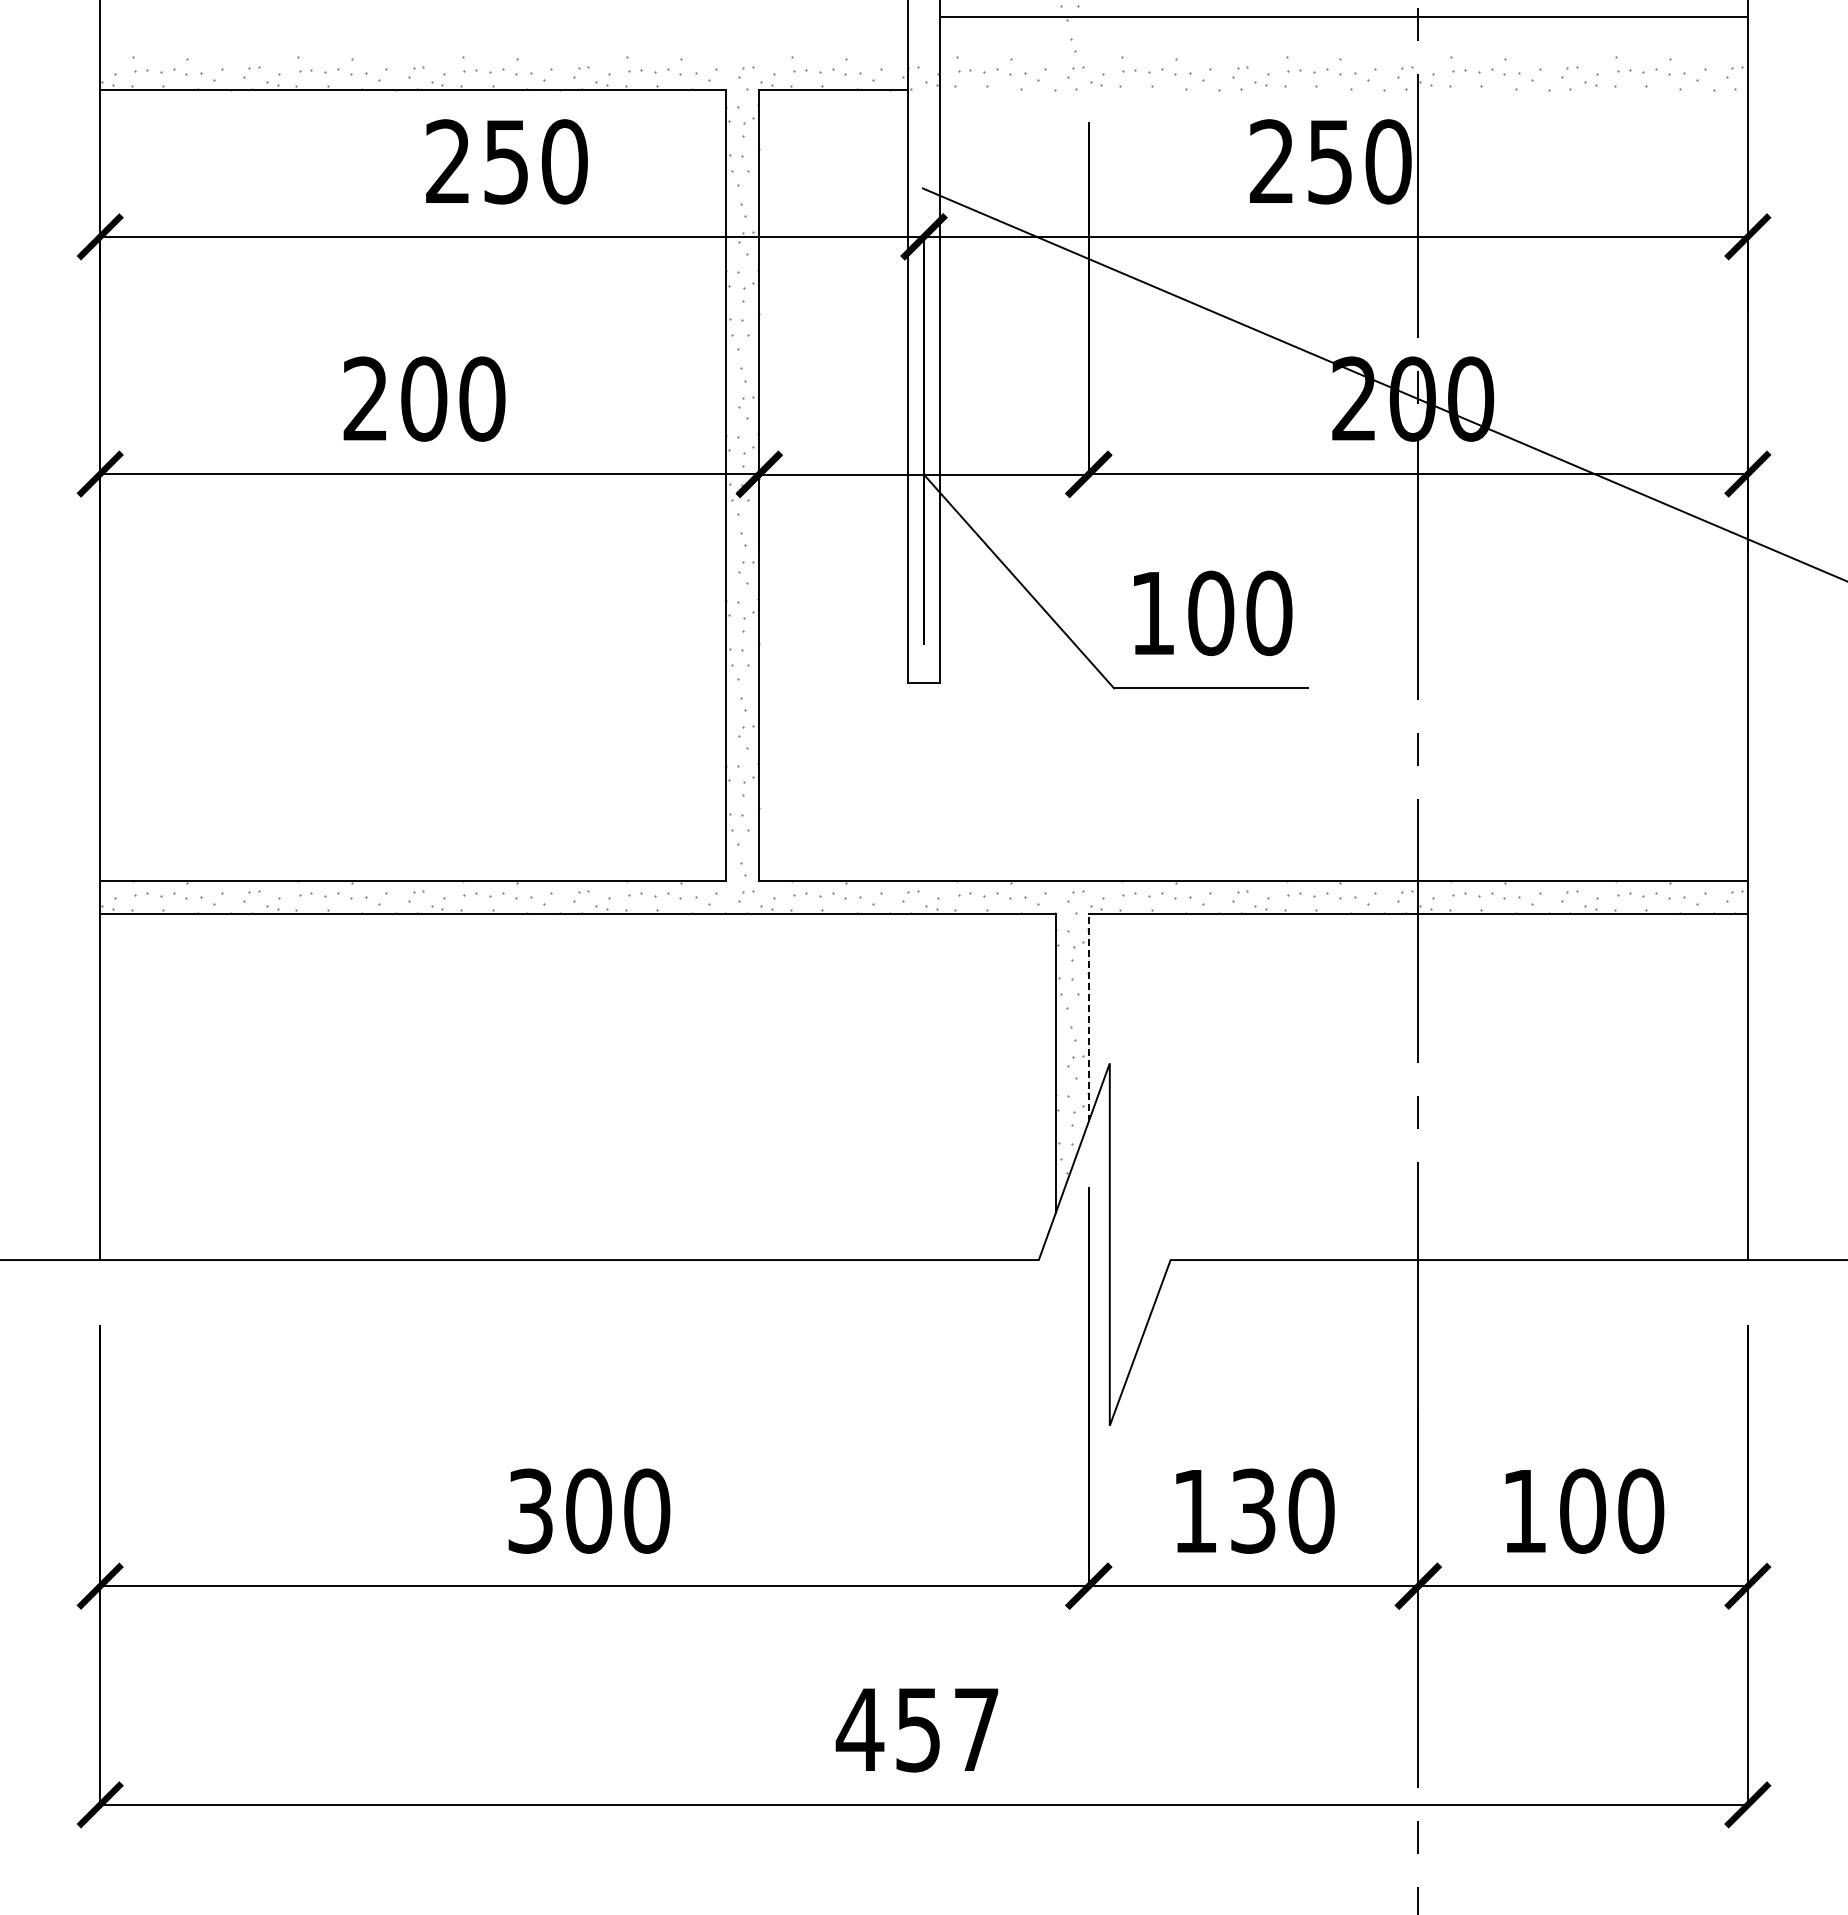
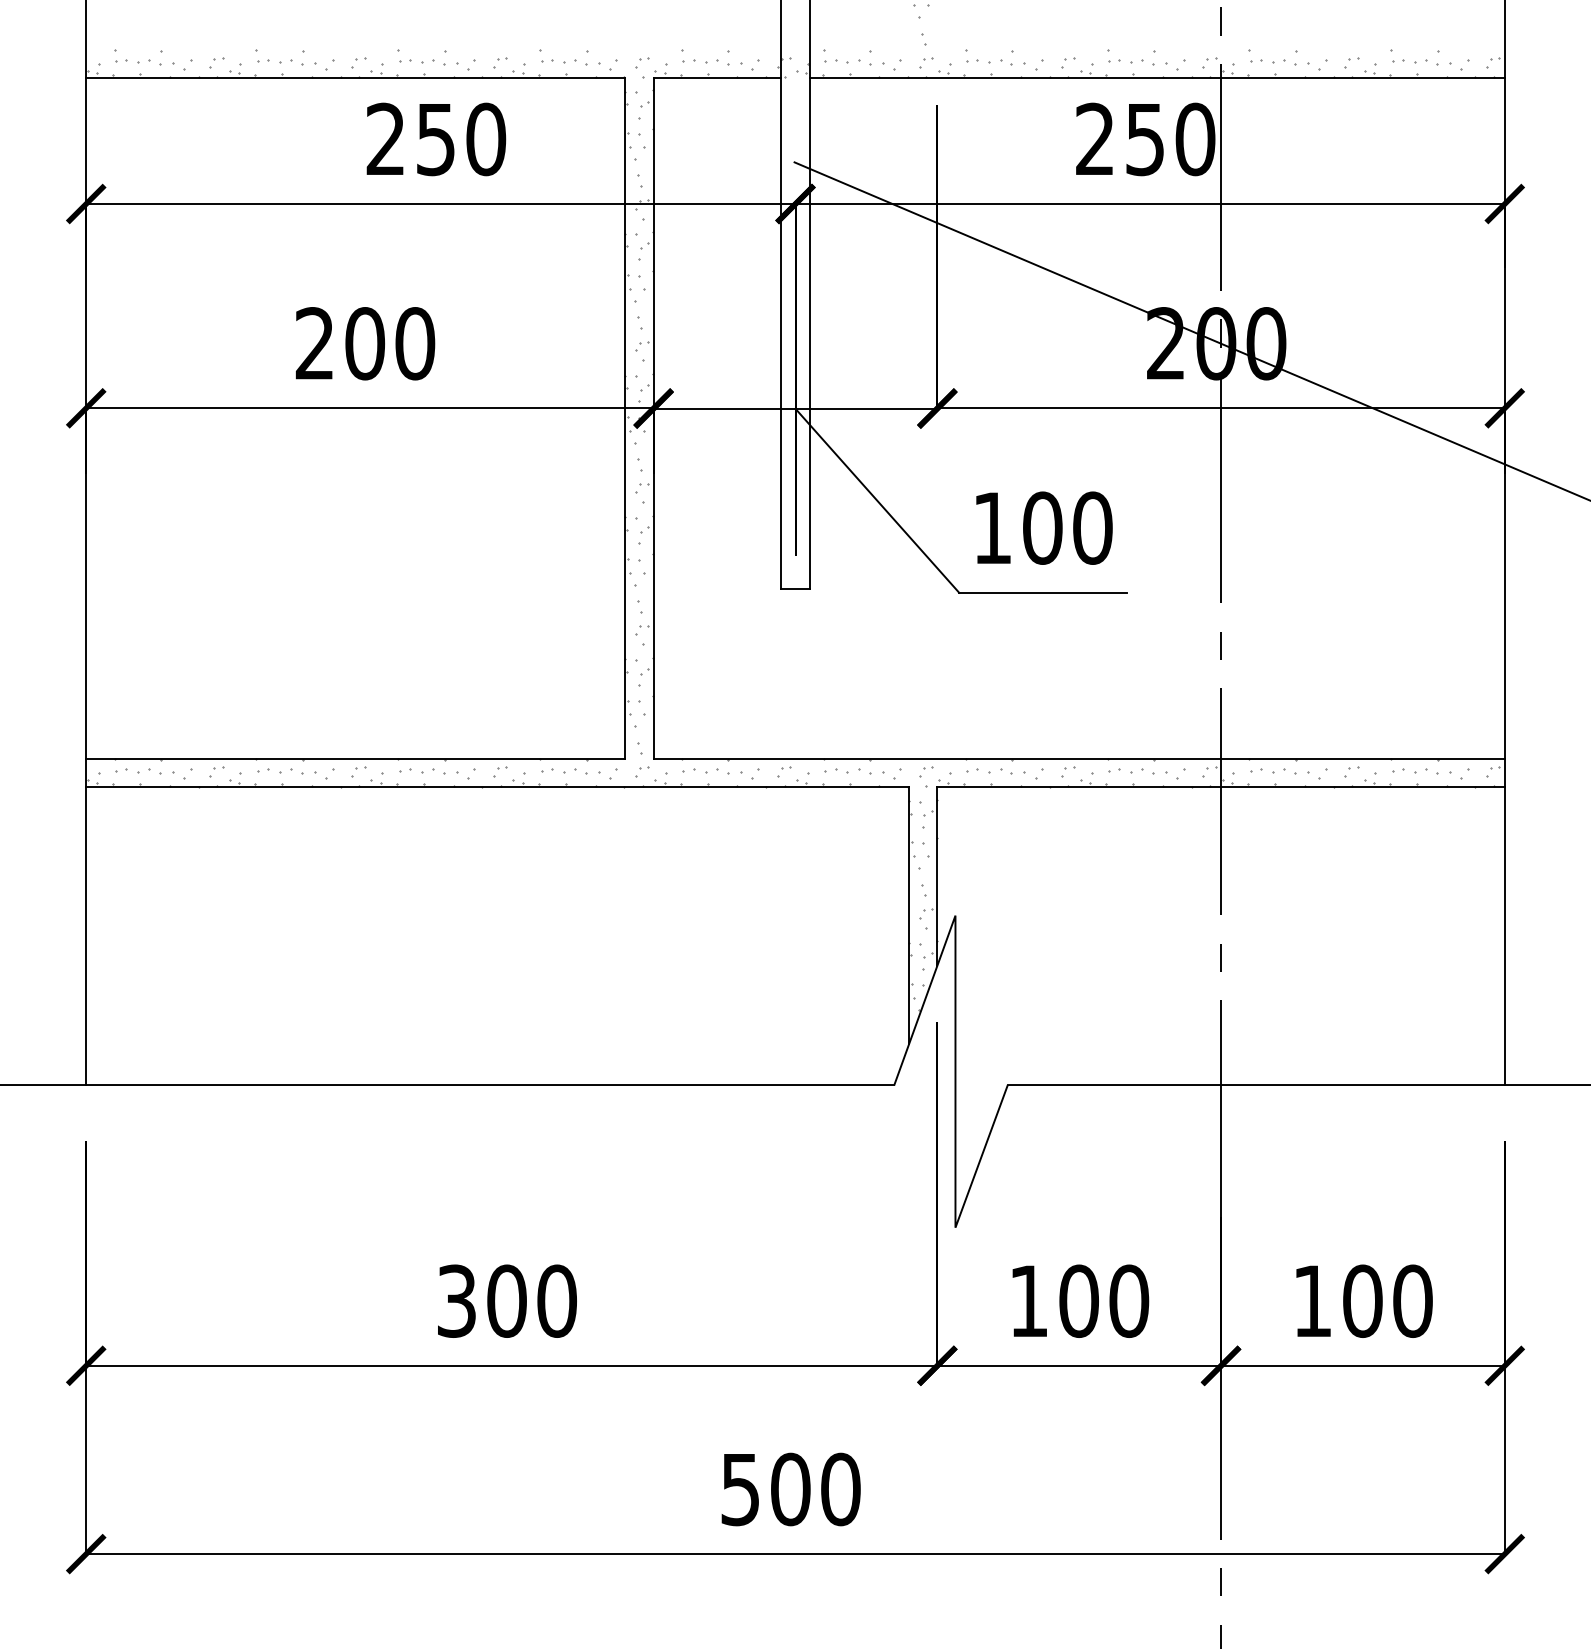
line: (1343, 17) -> (1156, 78), moved
line: (1088, 1017) -> (937, 876), dashed -> solid
text: (1253, 1510) -> (1079, 1300), 130 -> 100
text: (917, 1729) -> (789, 1489), 457 -> 500

